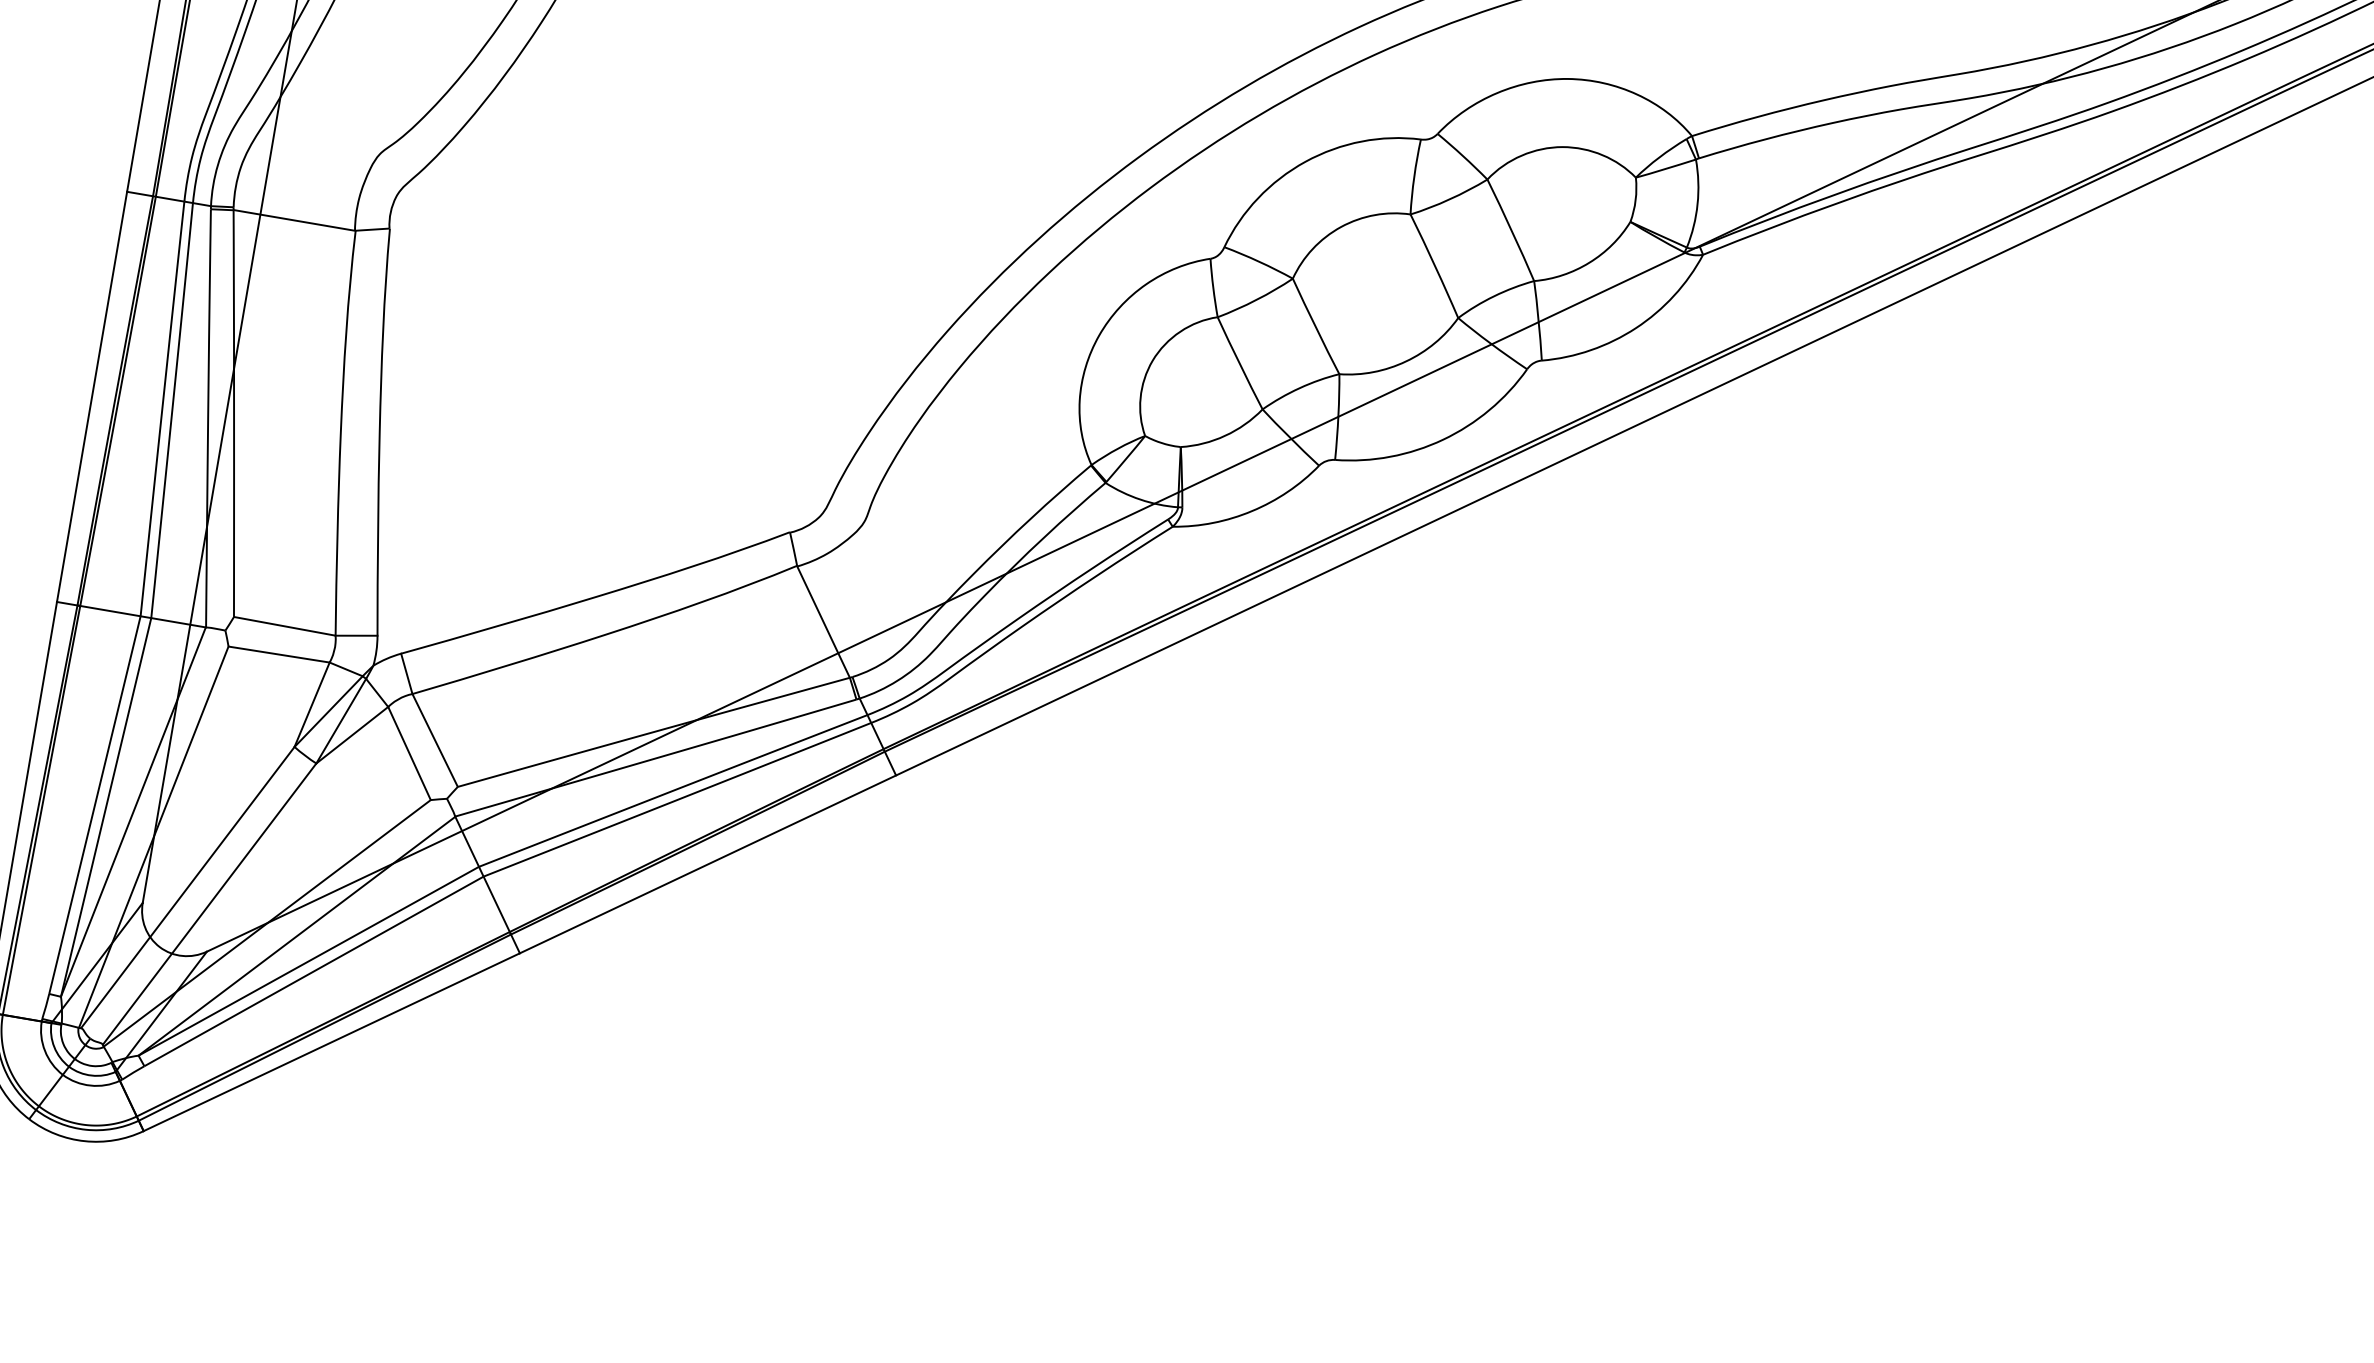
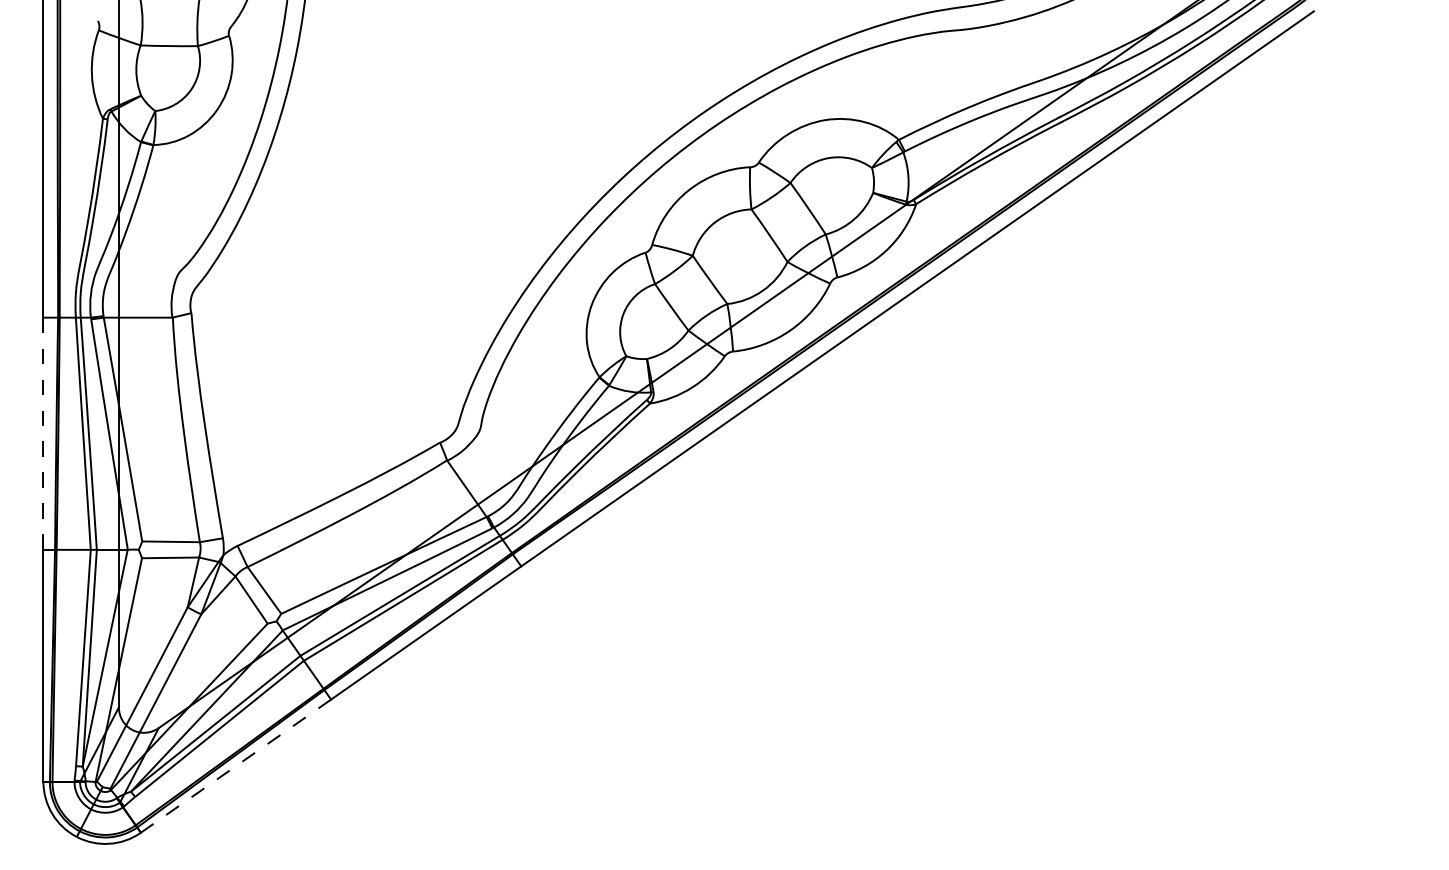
line: (92, 396) -> (43, 433), solid -> dashed
line: (332, 1041) -> (236, 765), solid -> dashed

